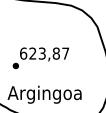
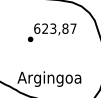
text: (40, 57) -> (51, 32), moved

